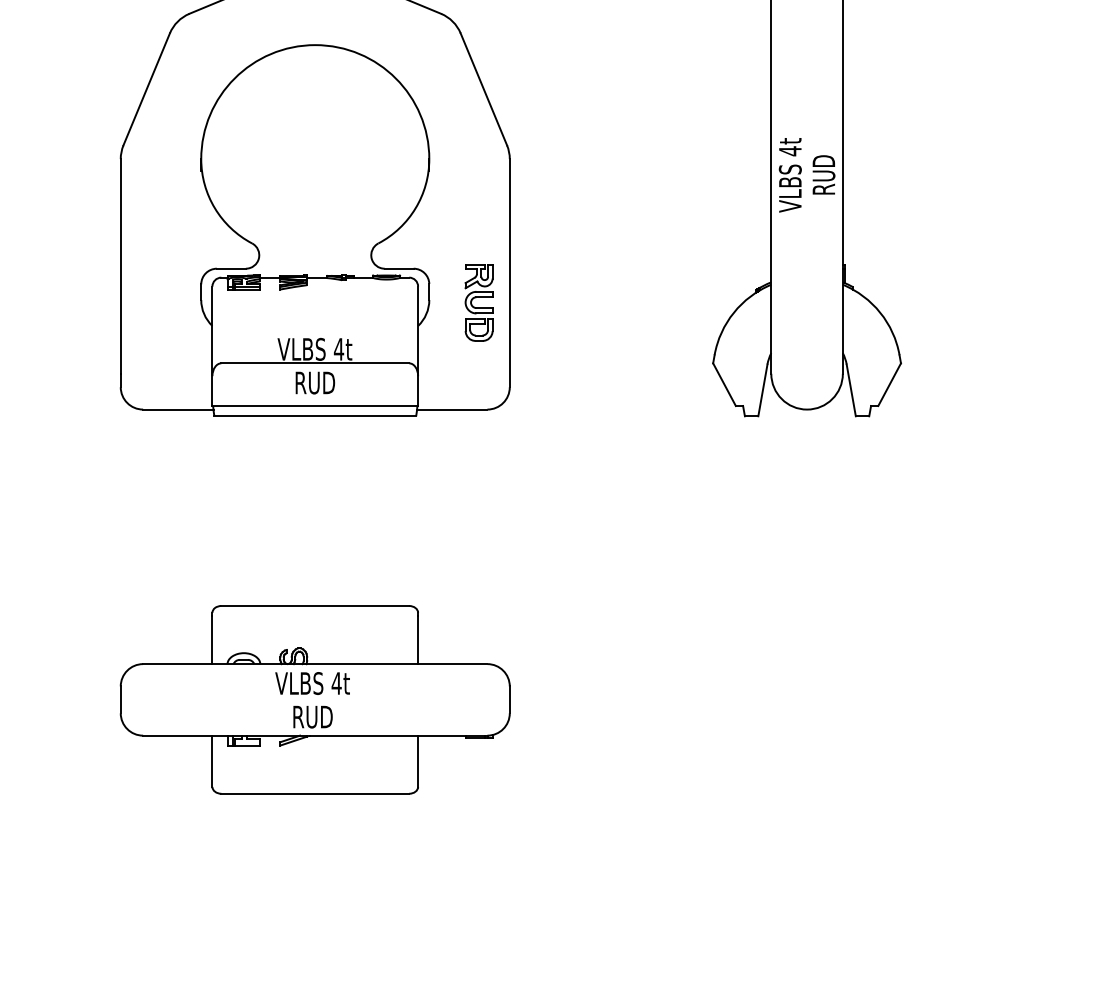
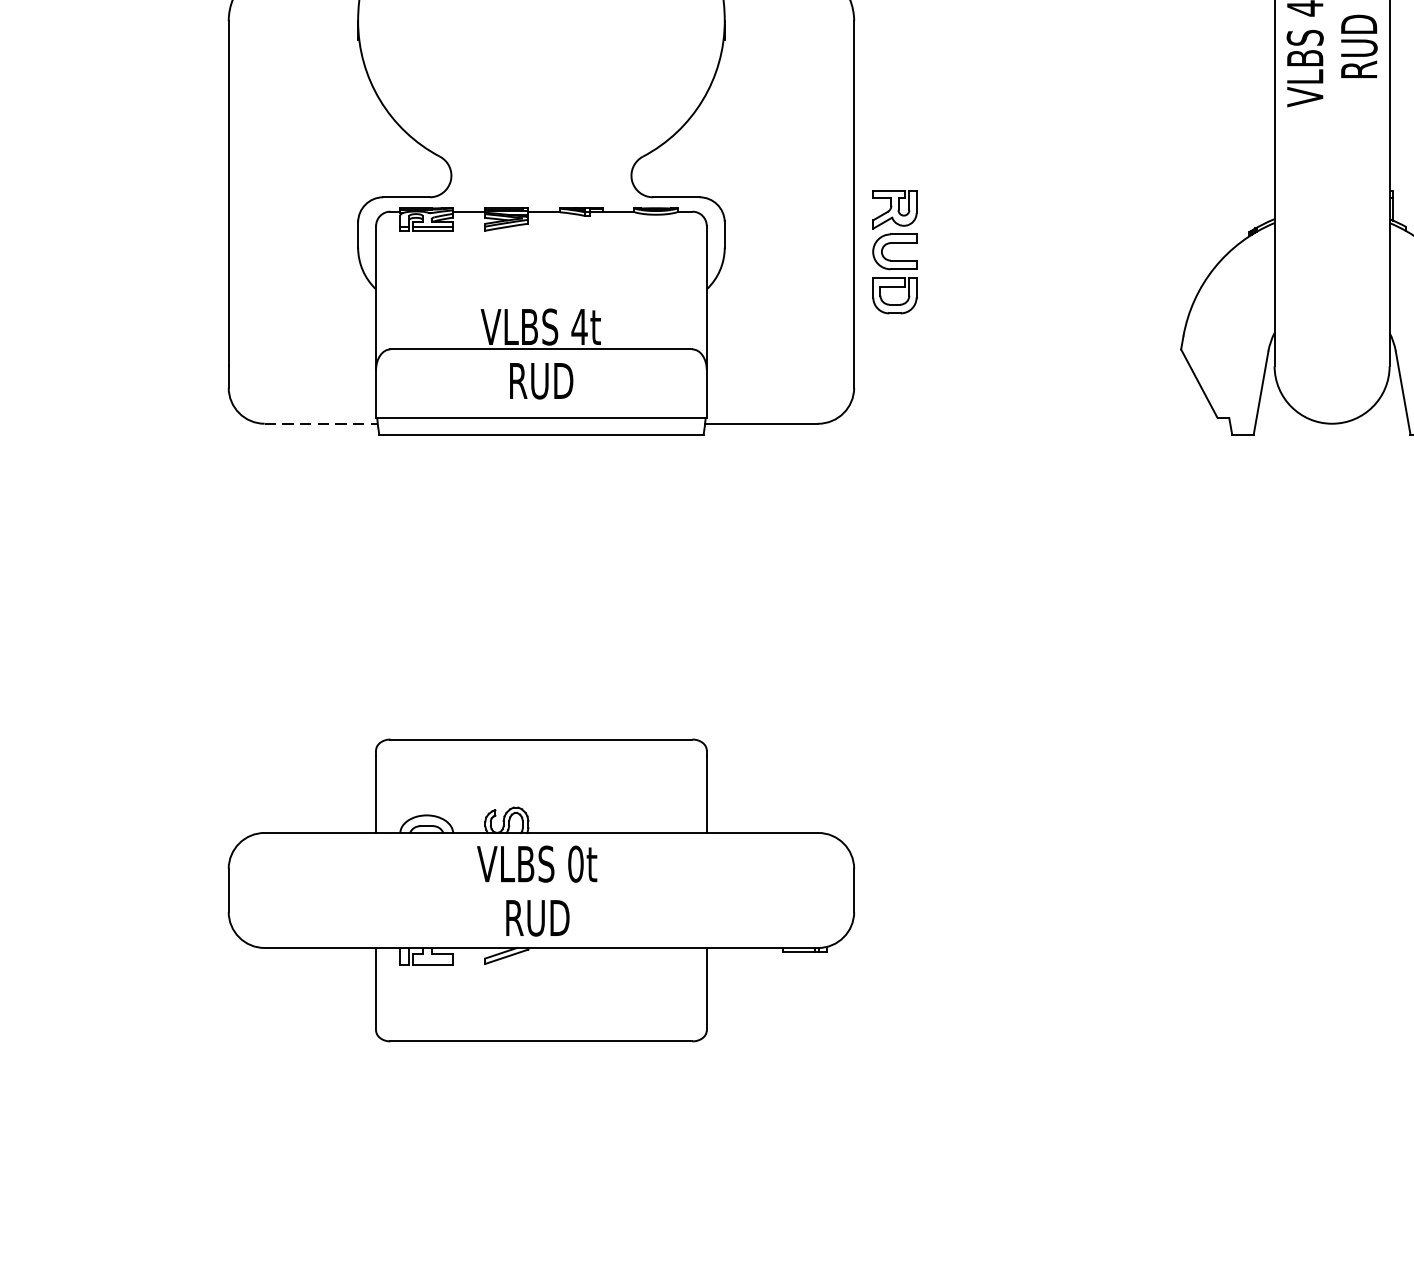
part: (478, 302) -> (893, 251), moved
line: (178, 409) -> (321, 423), solid -> dashed
text: (336, 683) -> (575, 864), 4t -> 0t

